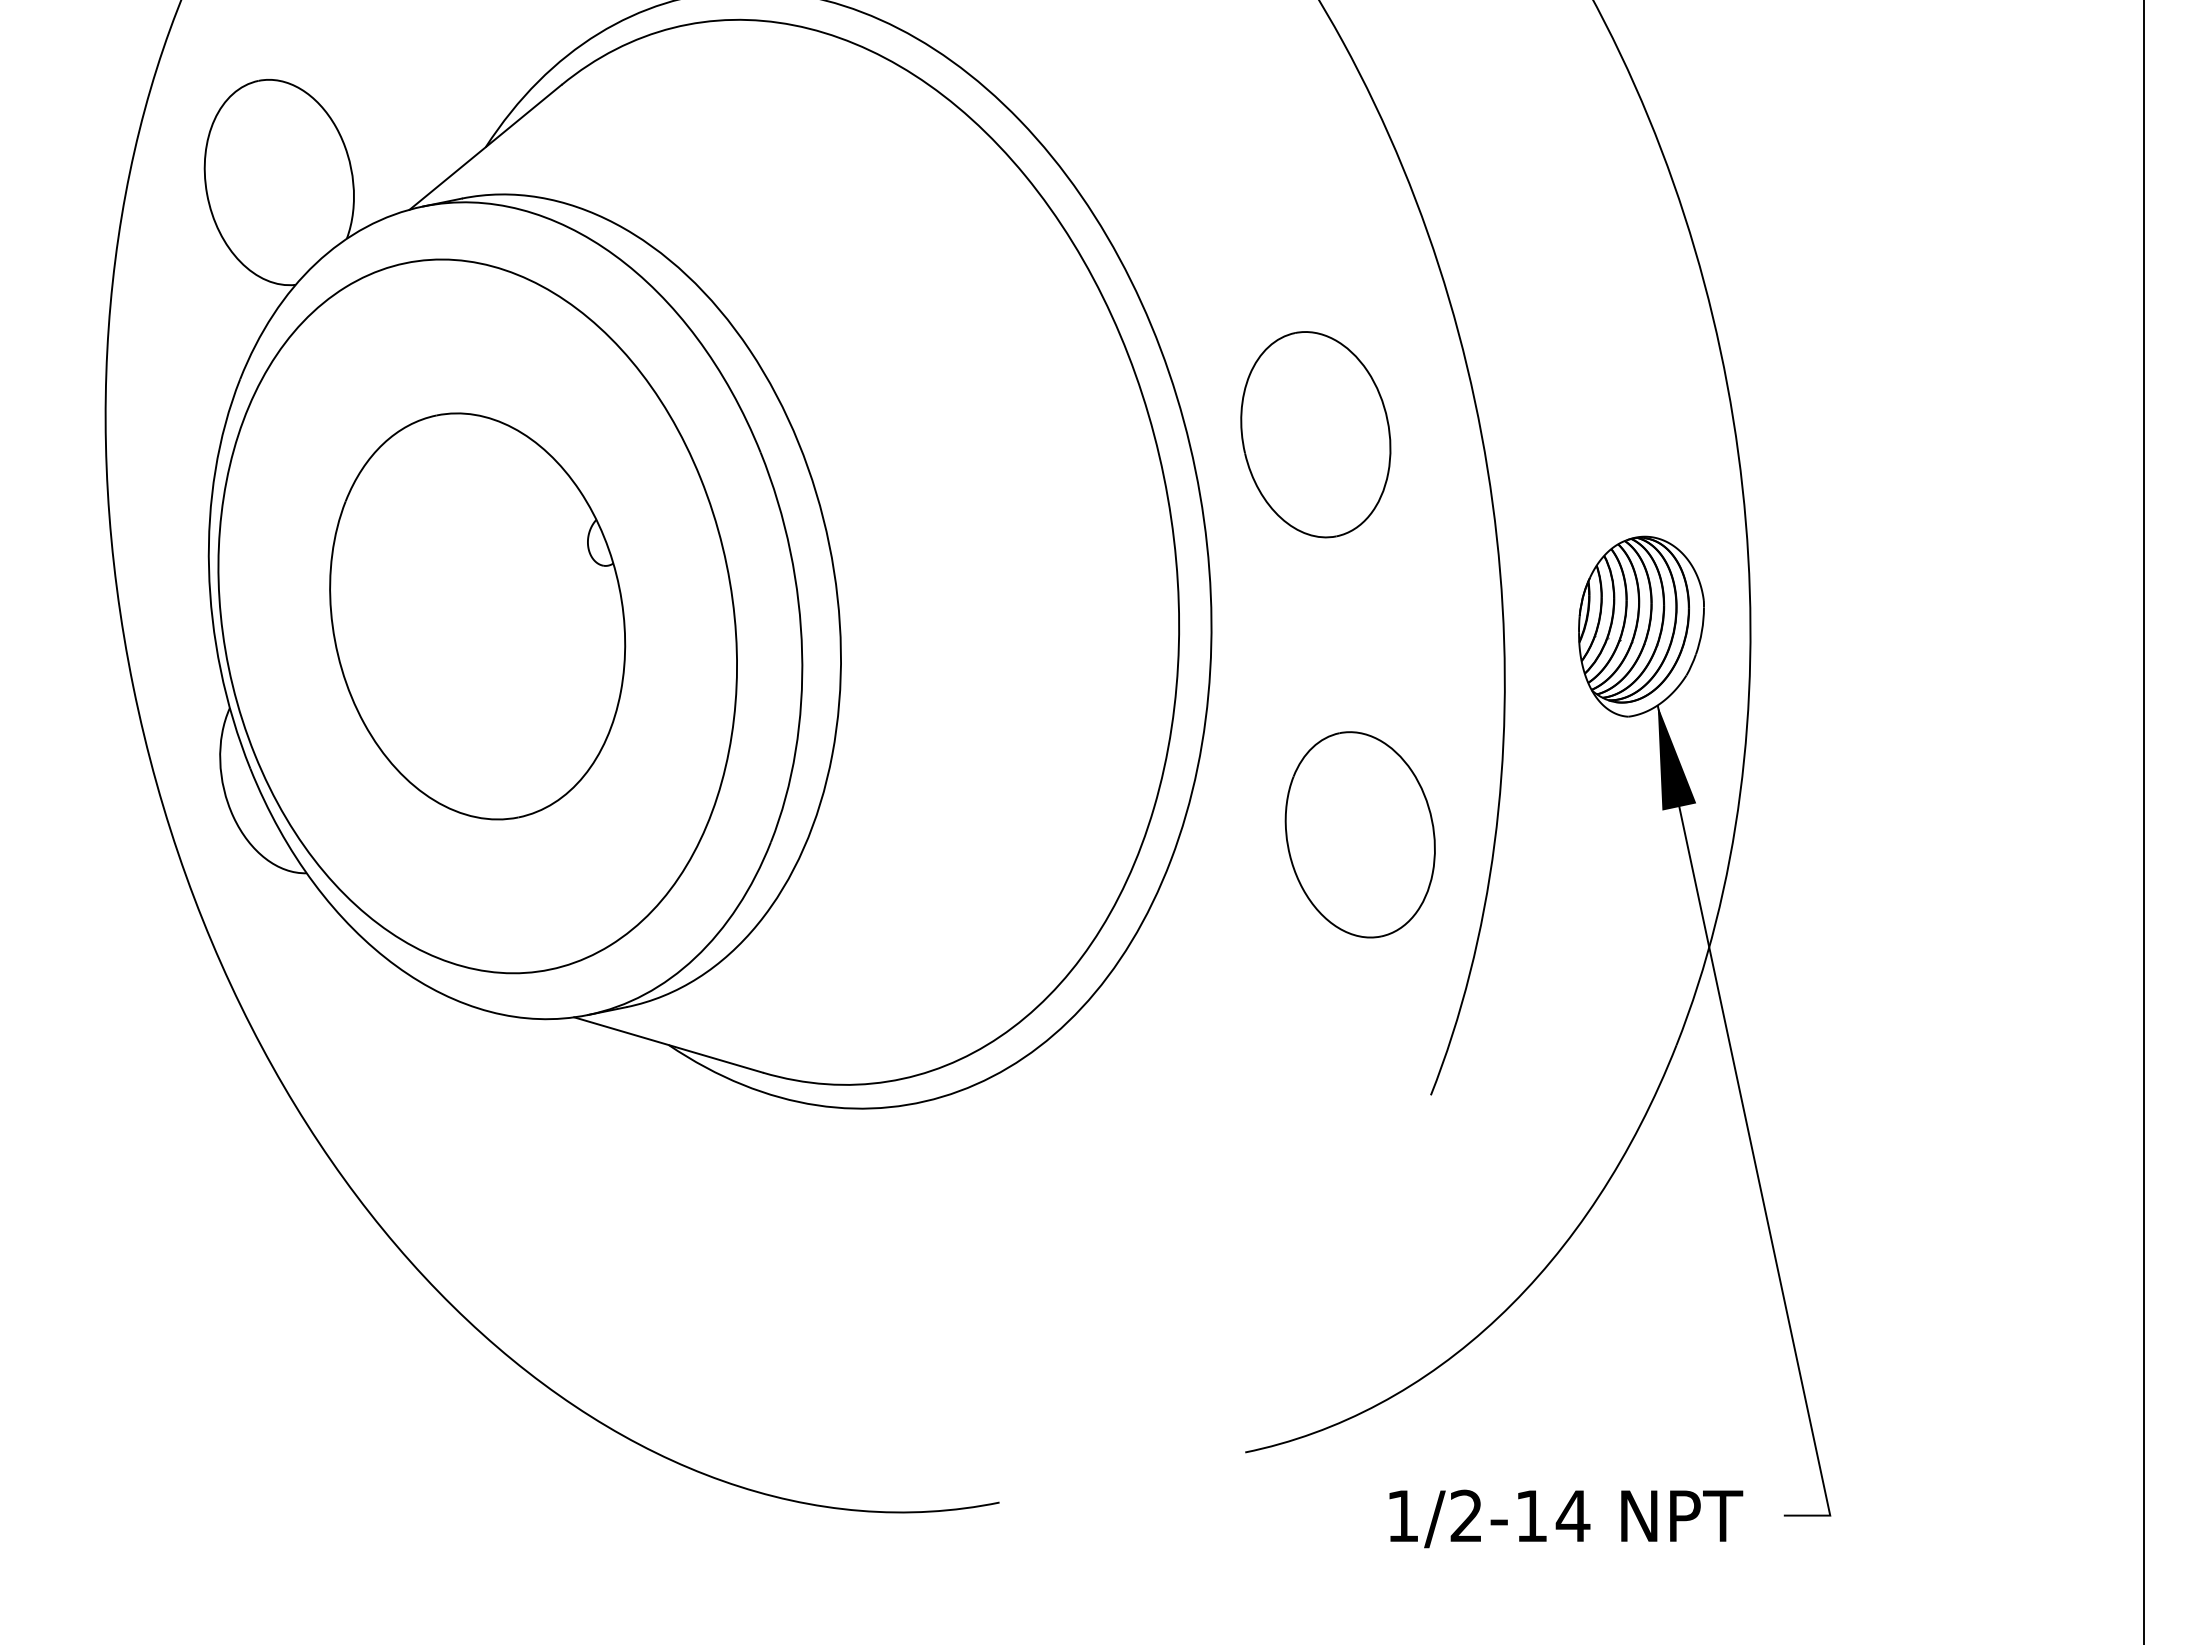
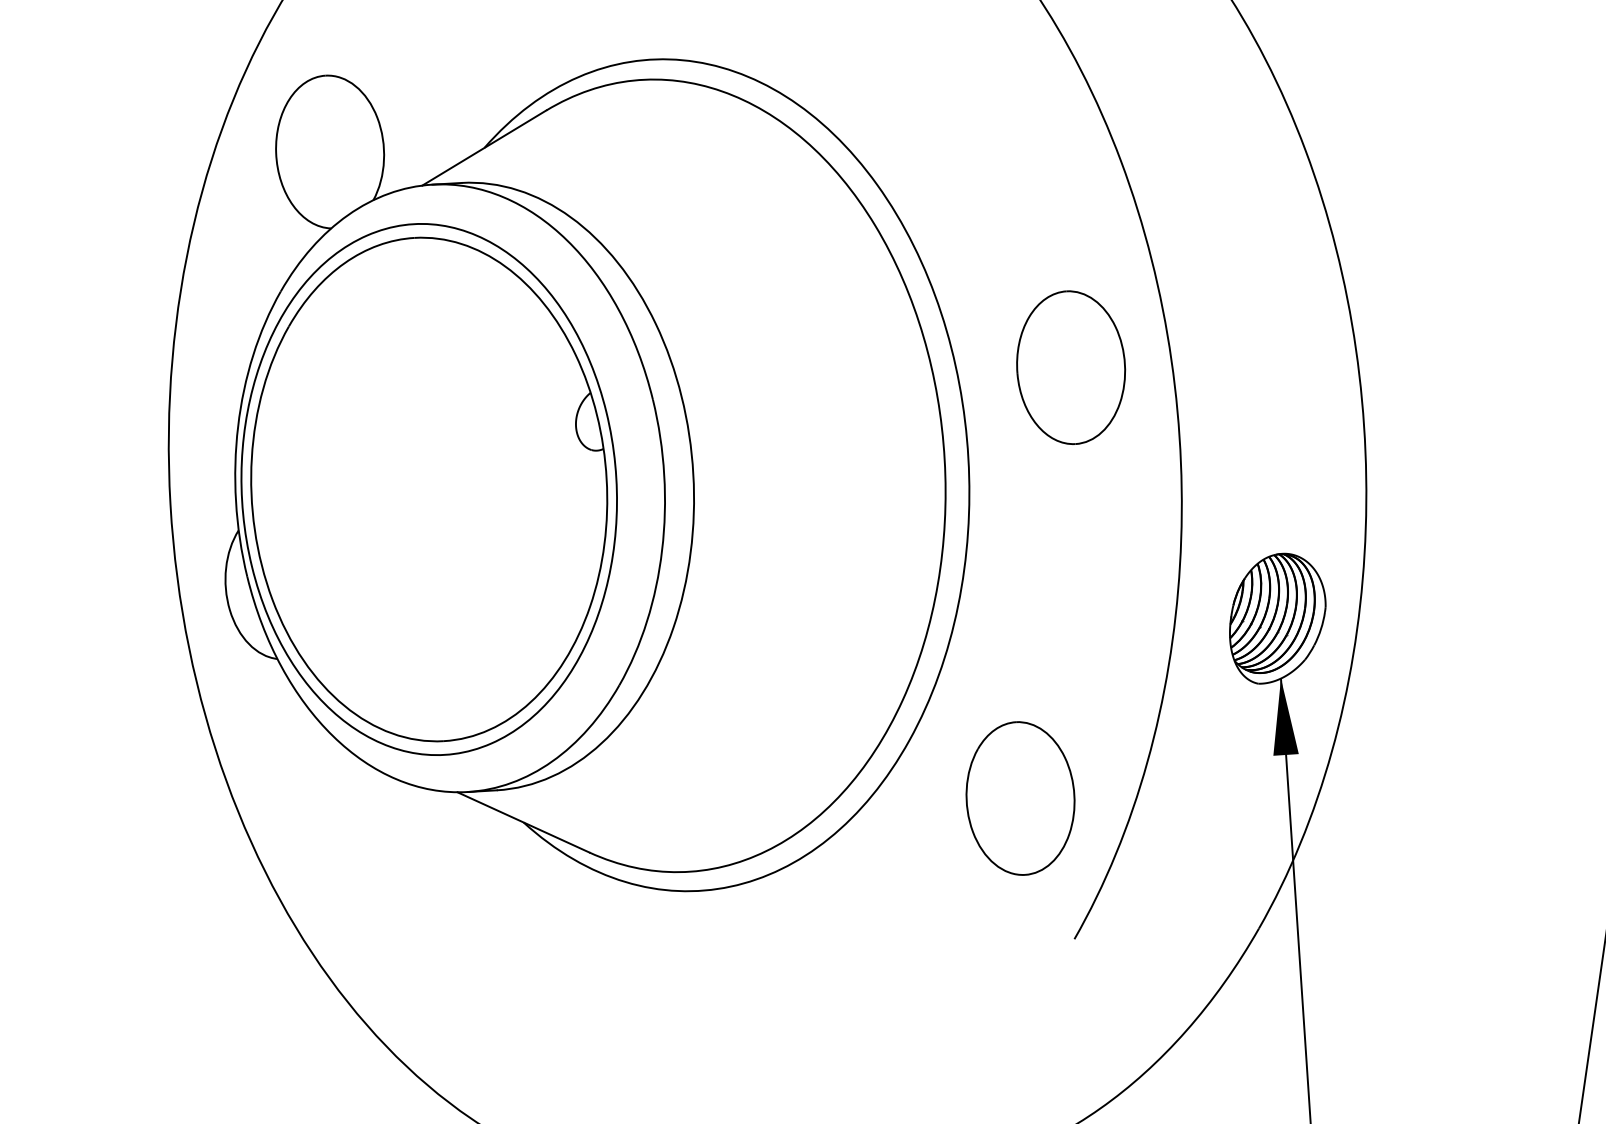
part: (1315, 434) -> (1070, 367), moved
part: (477, 616) -> (429, 489), size x1.67
part: (1359, 834) -> (1019, 798), moved

